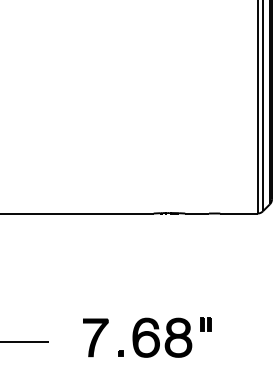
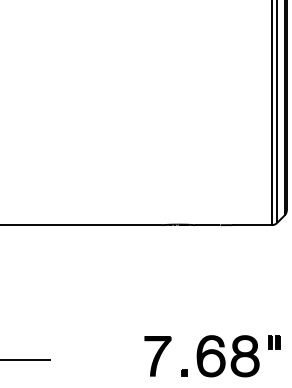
part: (147, 337) -> (212, 355), moved

